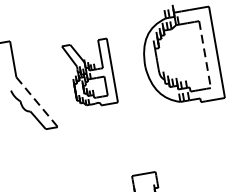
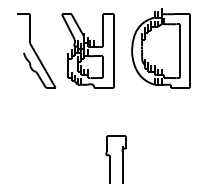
line: (205, 54) -> (180, 51), dashed -> solid
part: (89, 73) -> (87, 50), size x1.43
line: (36, 102) -> (42, 65), dashed -> solid

